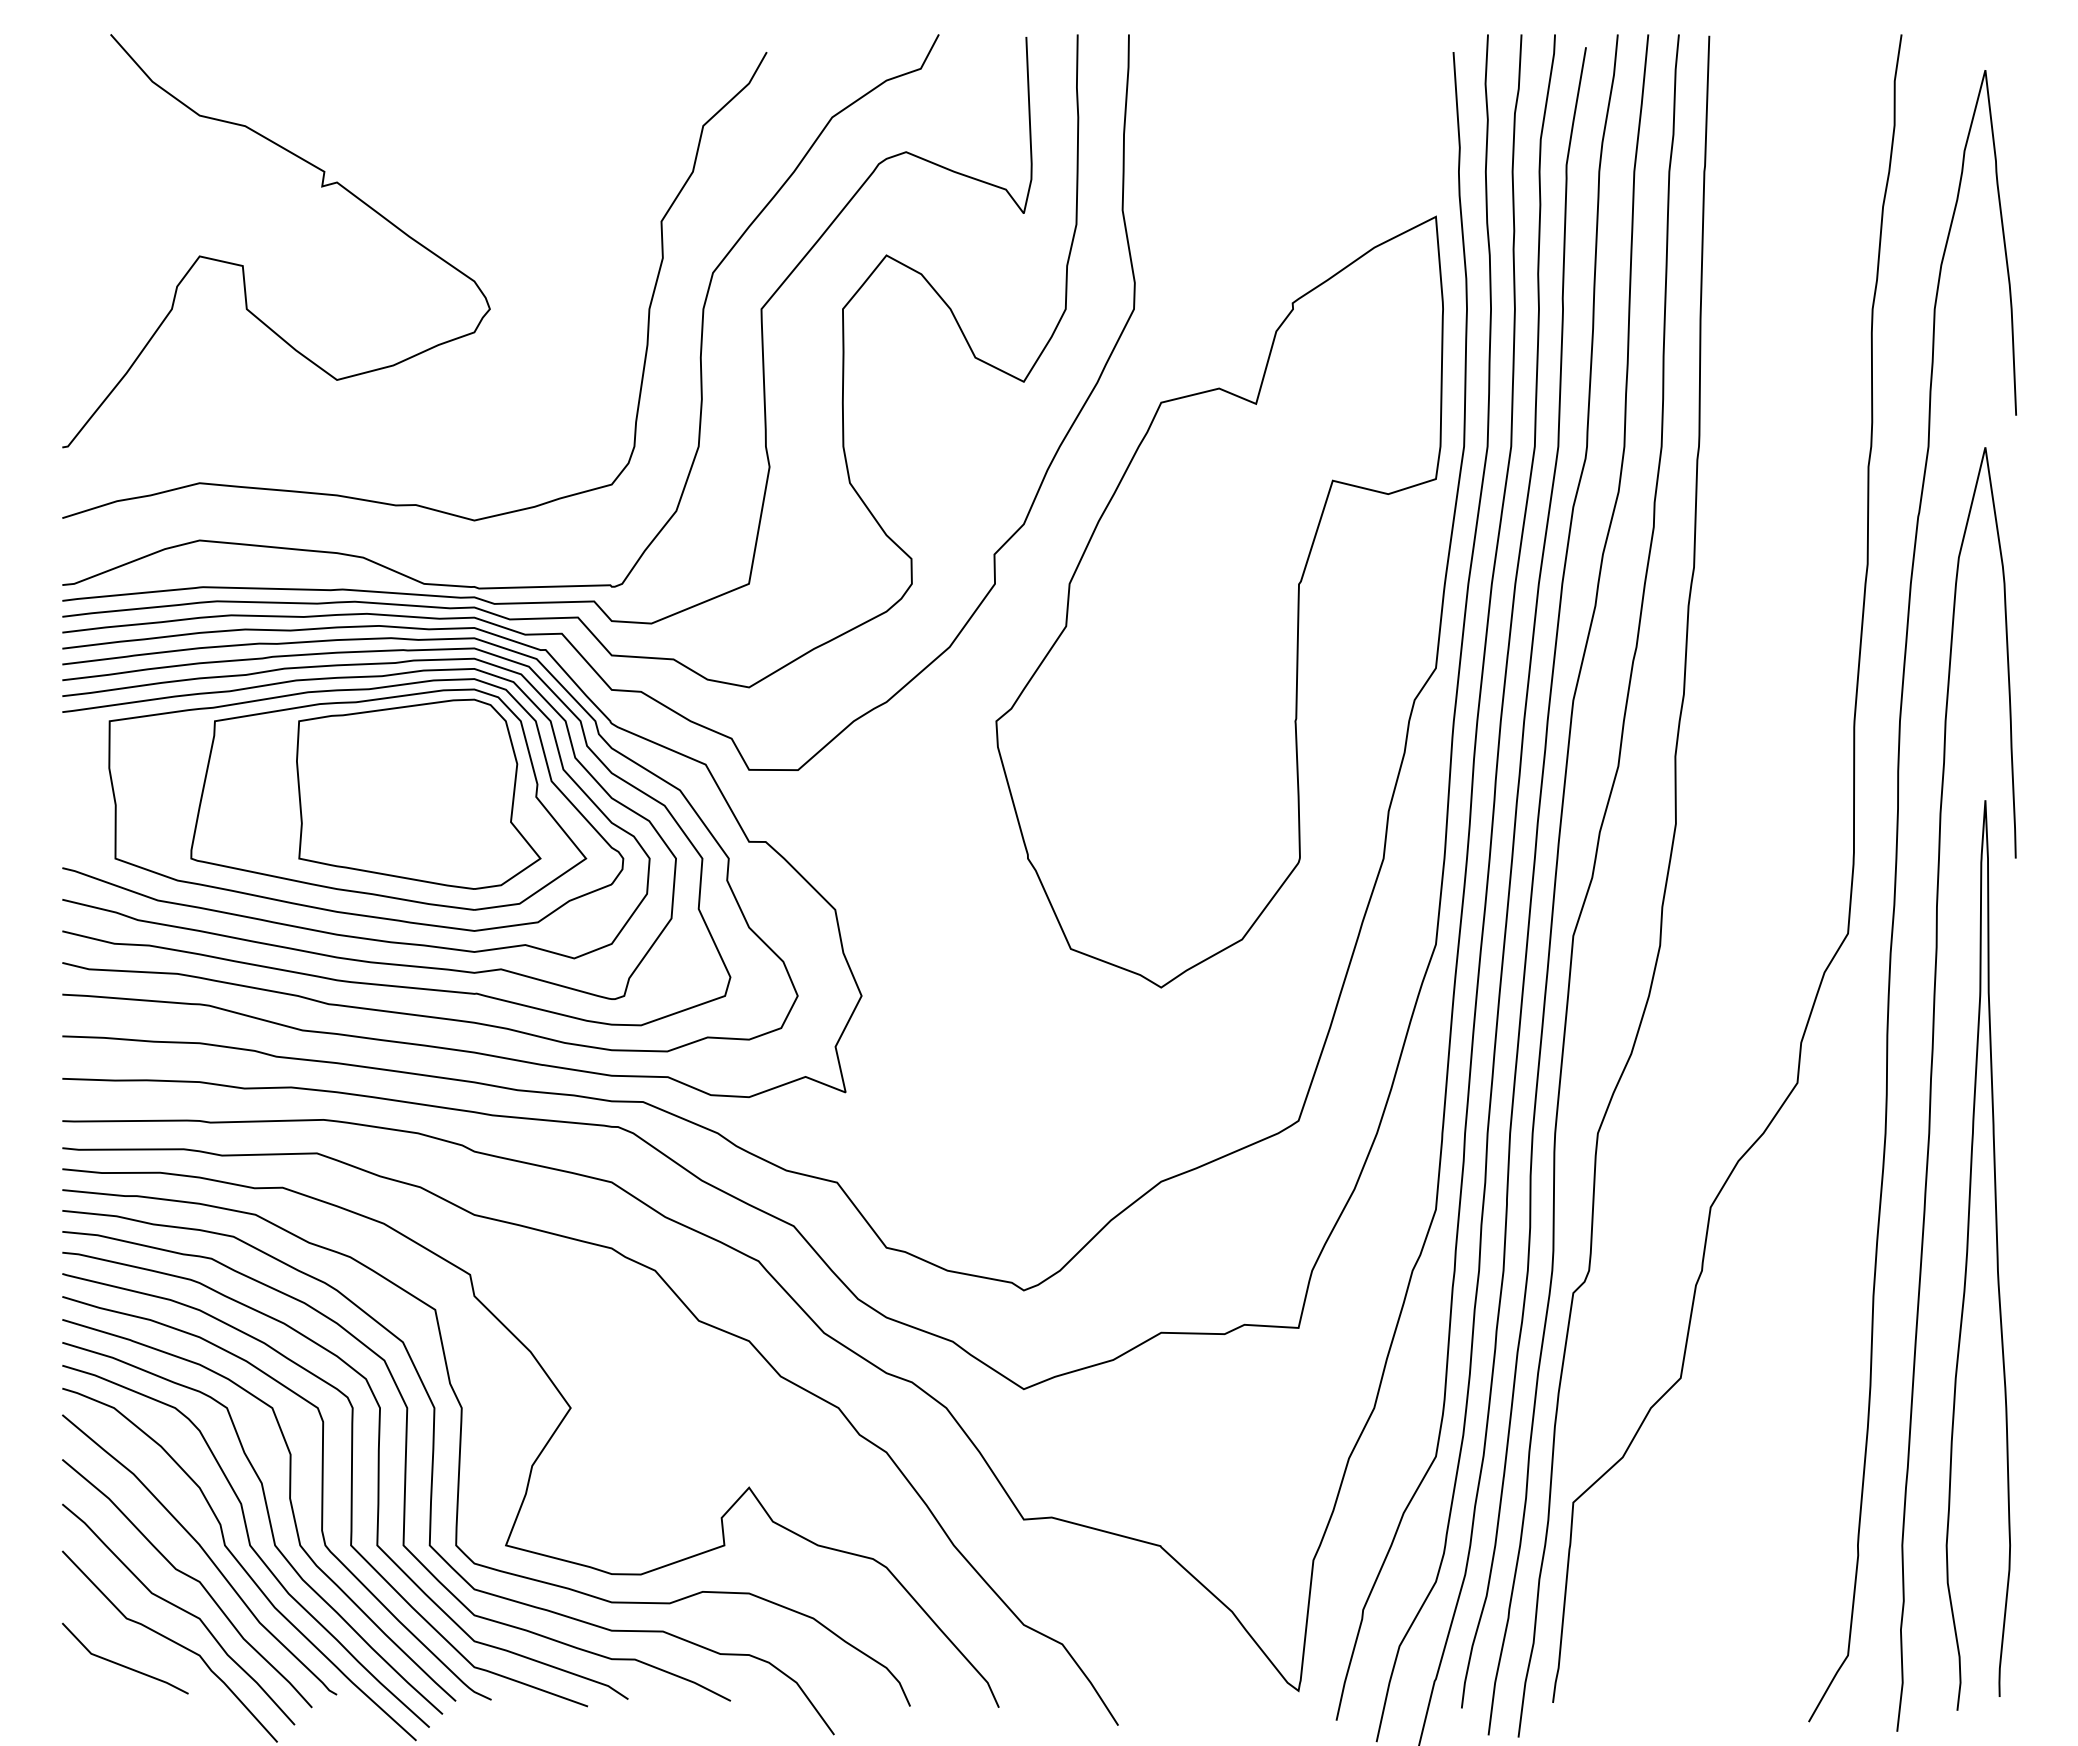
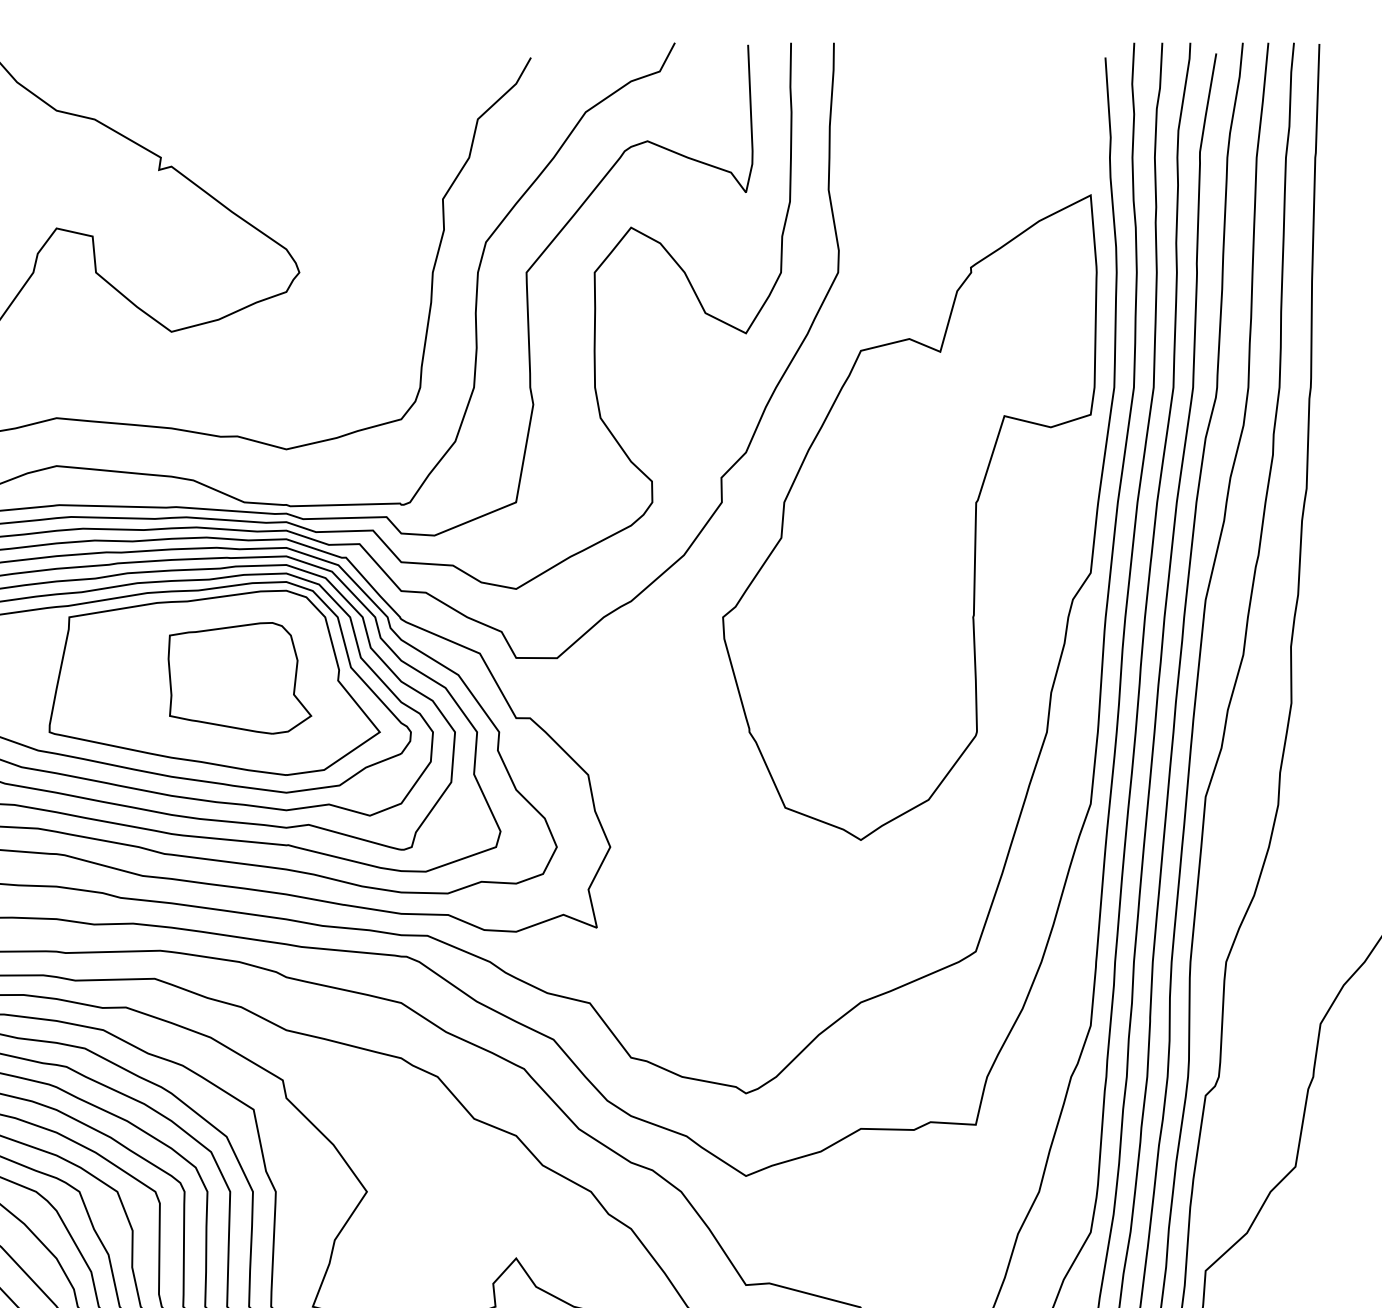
part: (418, 793) -> (239, 677), size x0.7

